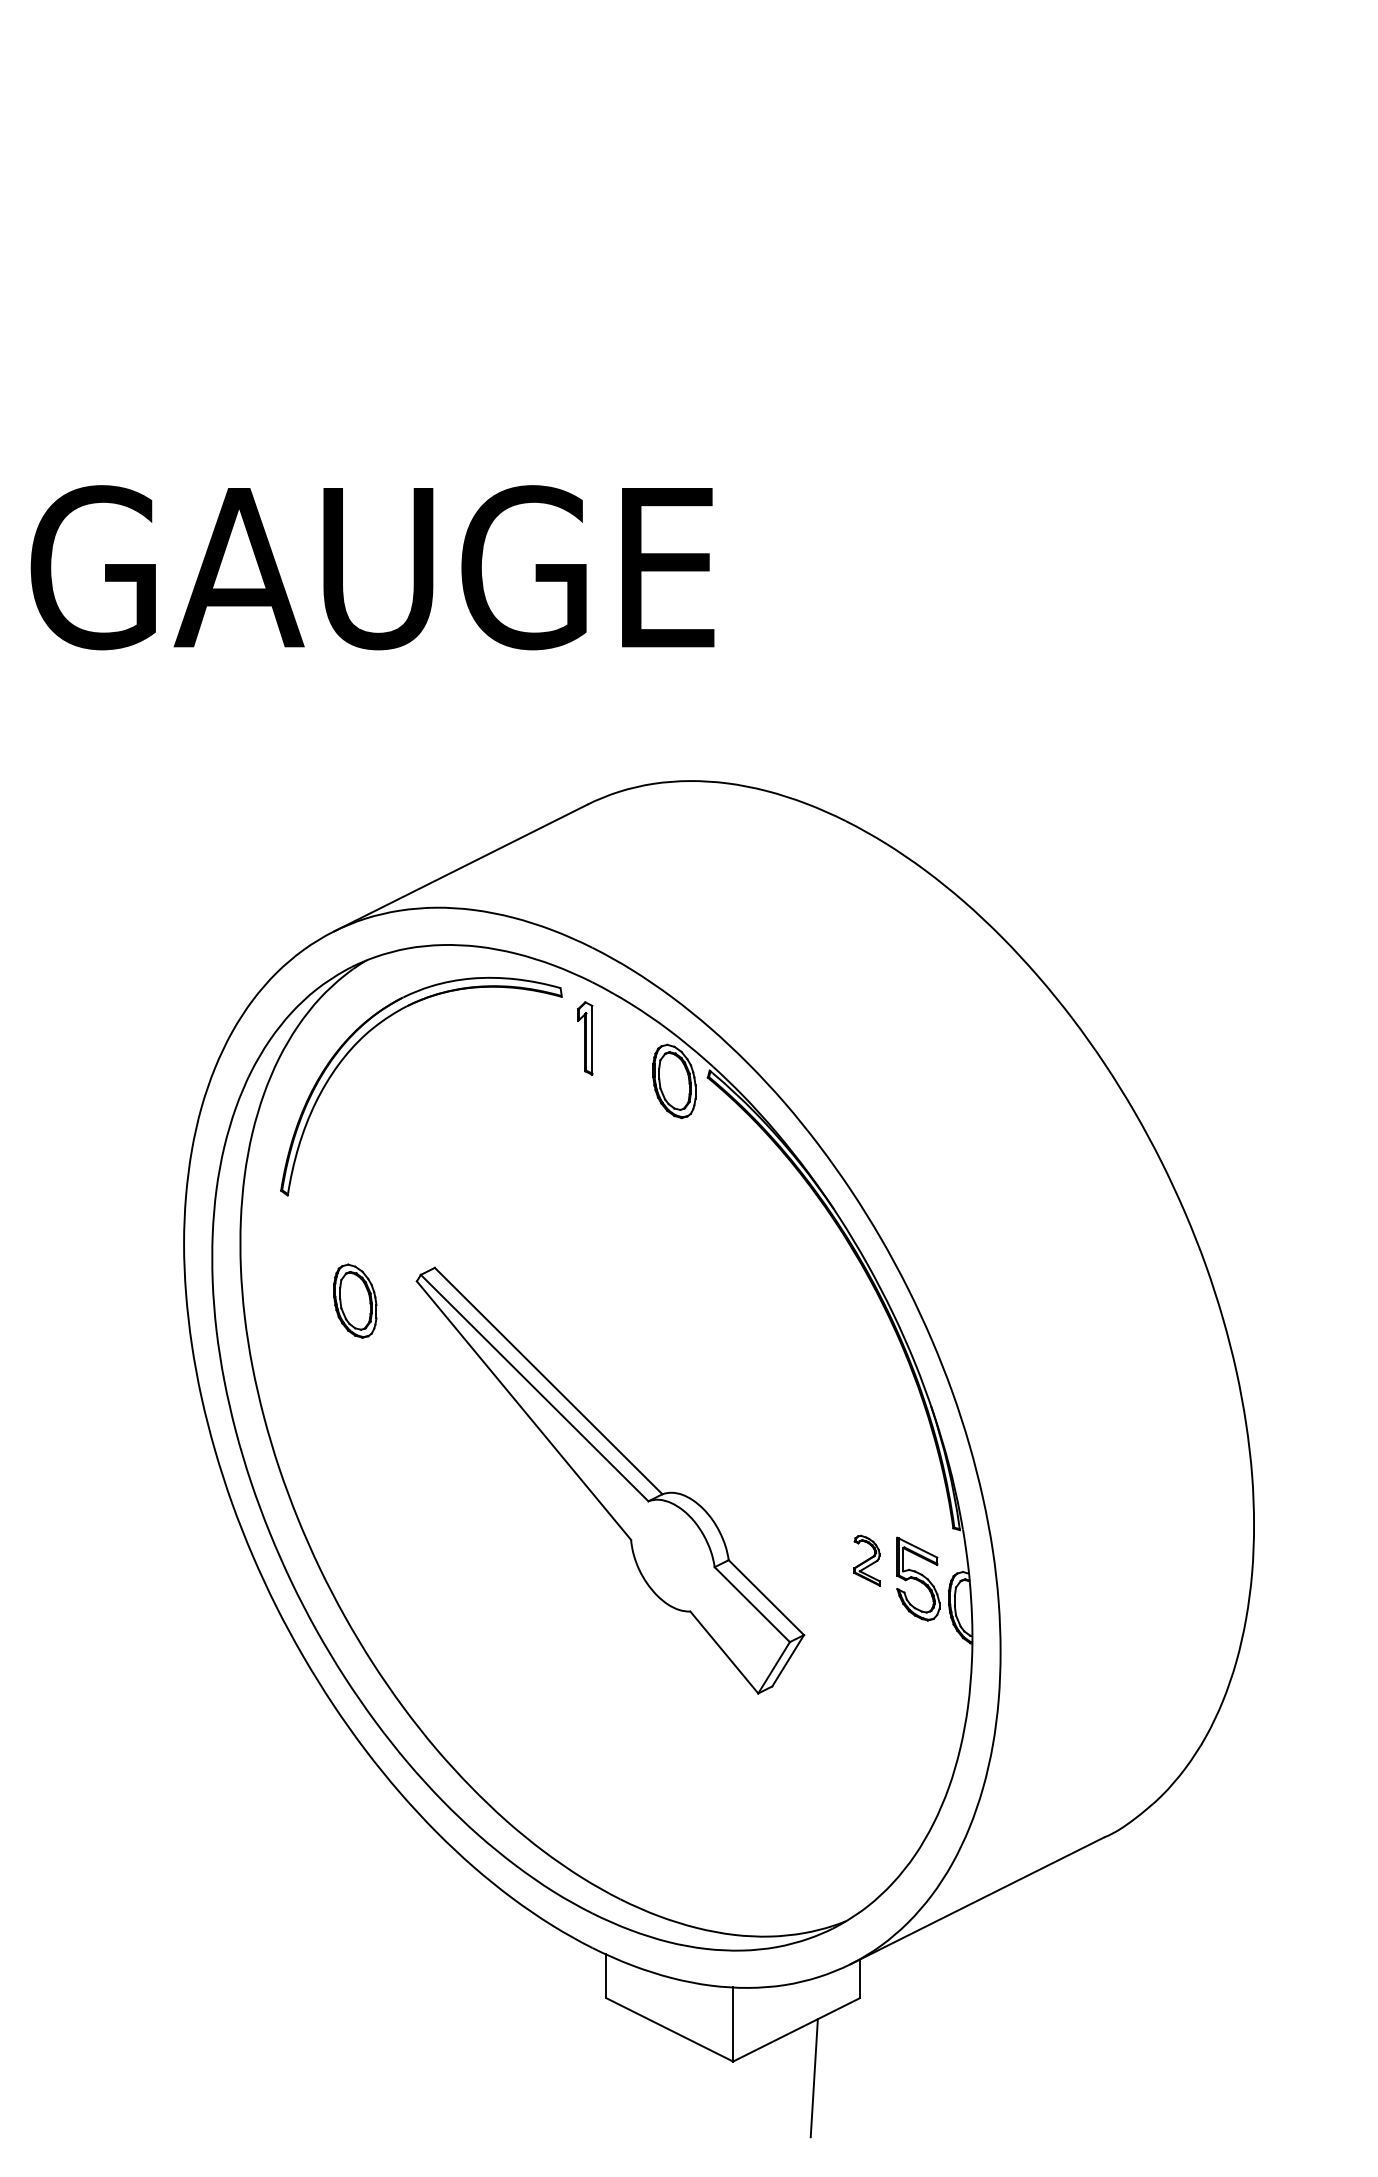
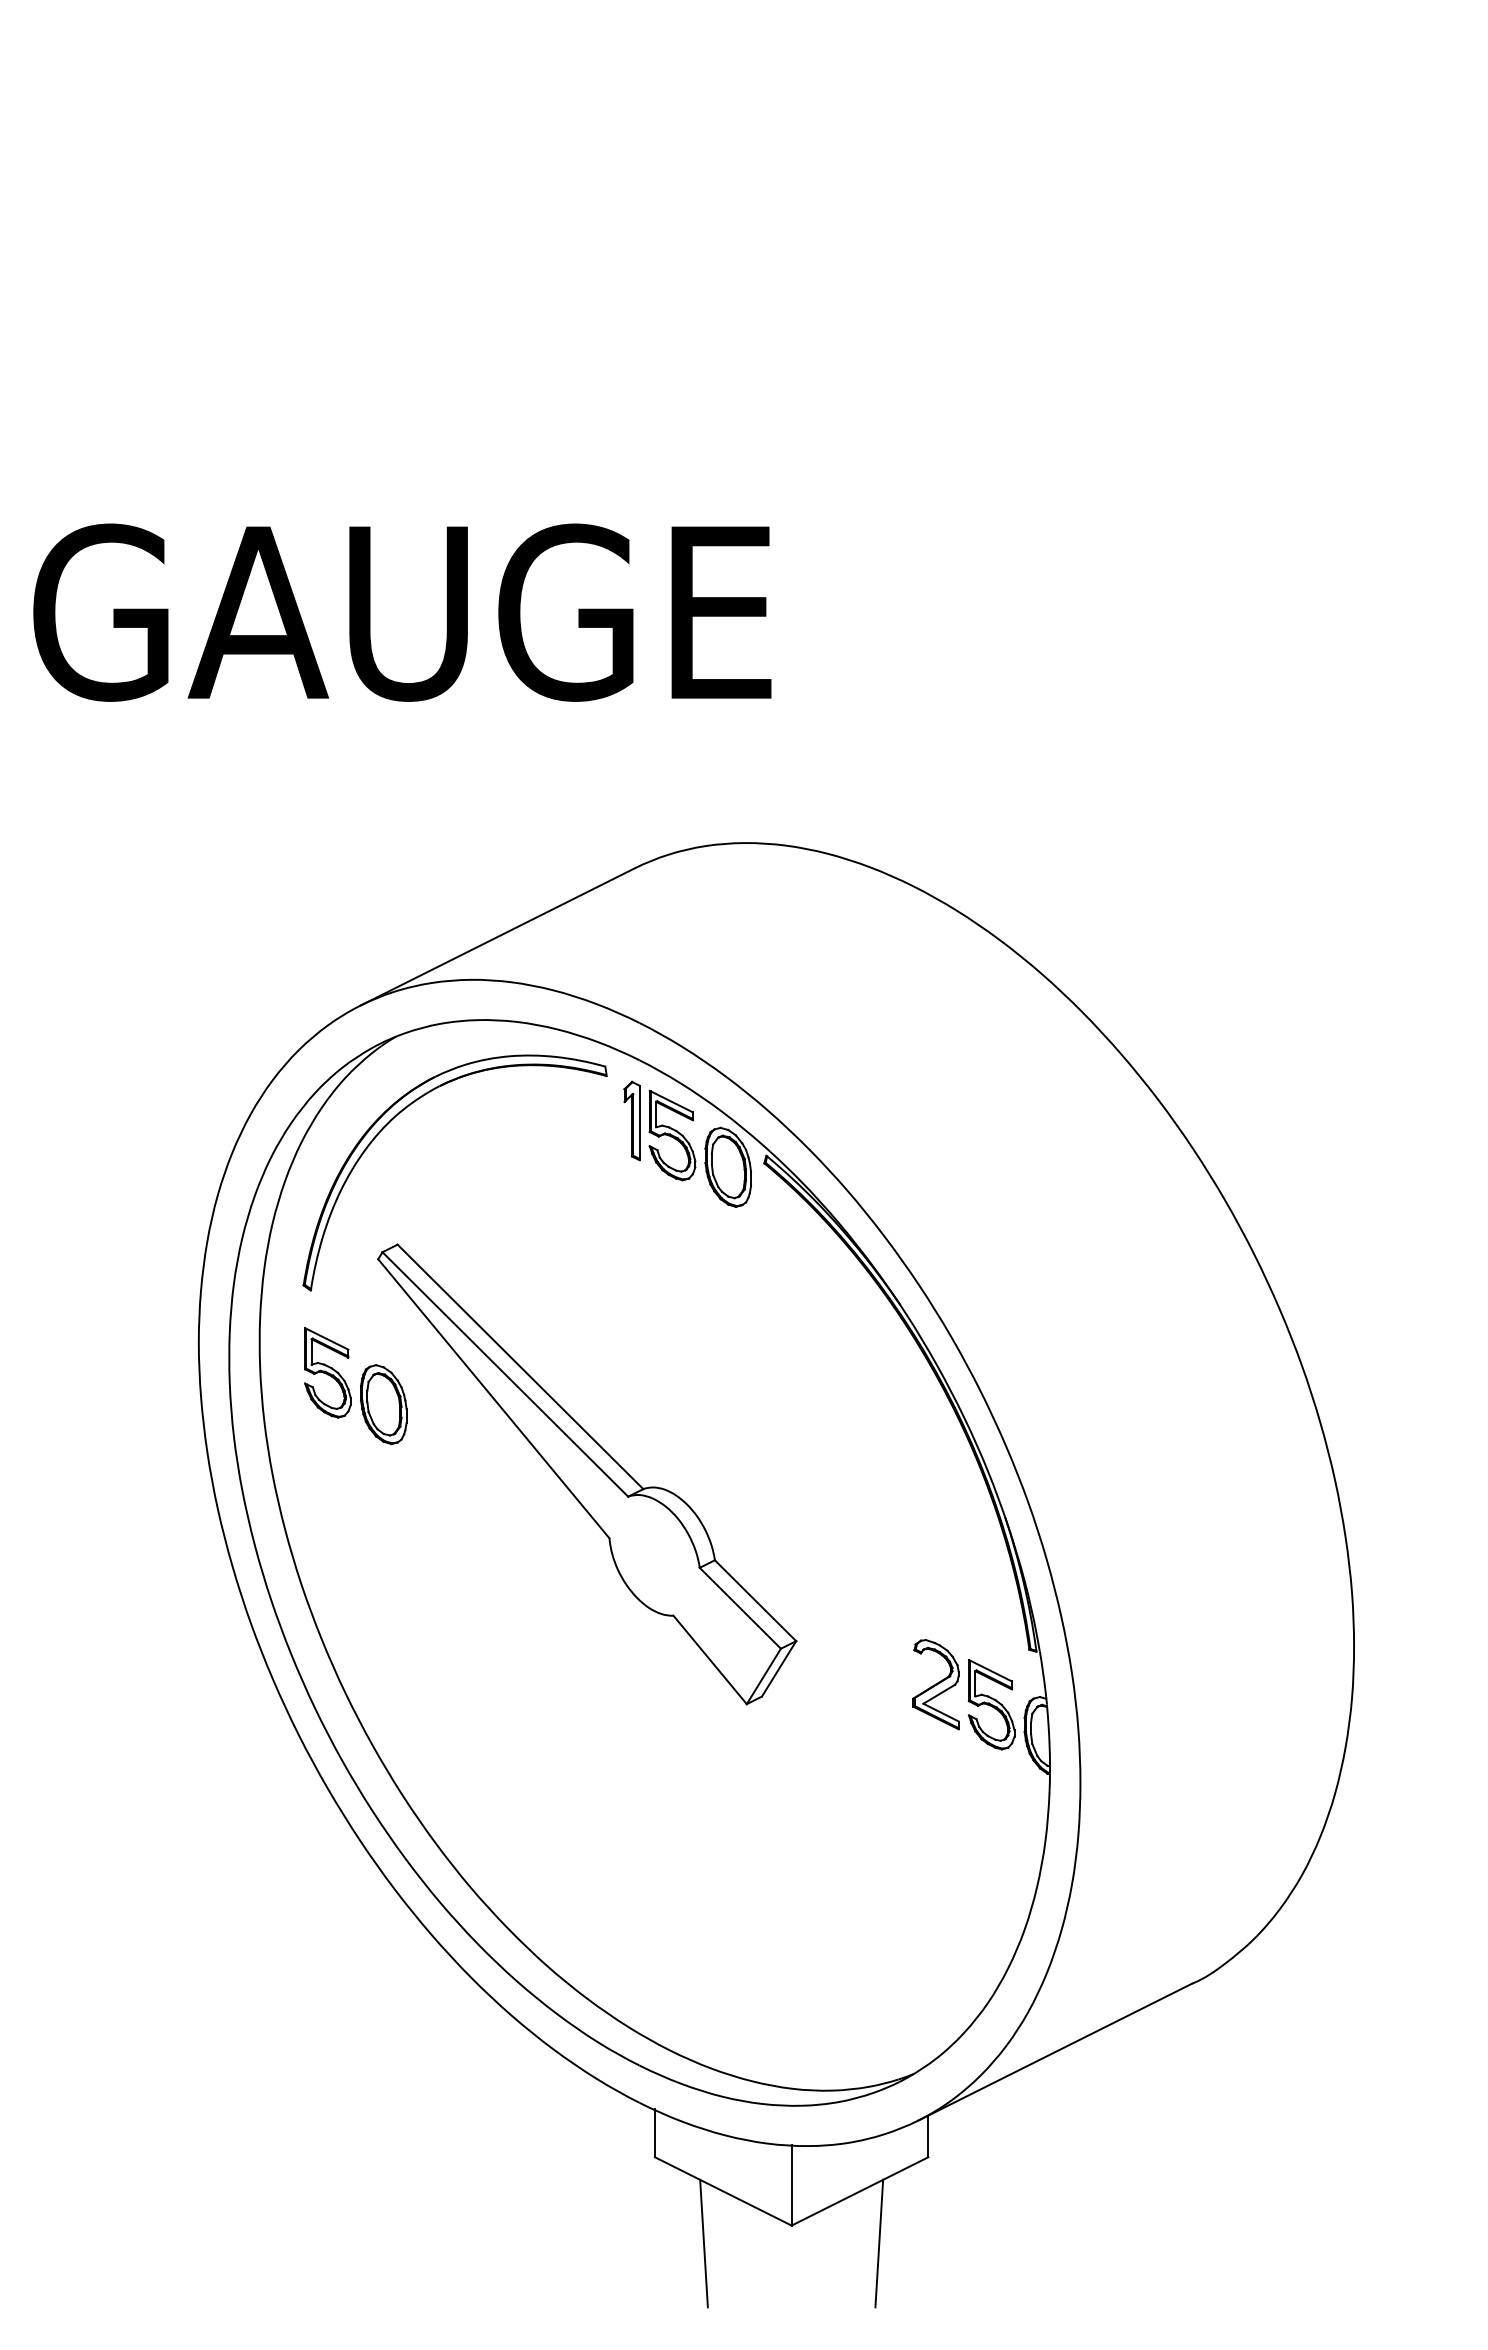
part: (622, 1051) -> (672, 1135), added
part: (303, 1271) -> (327, 1372), added
part: (610, 1480) -> (587, 1474), moved
part: (866, 1560) -> (935, 1684), size x1.67
line: (651, 2078) -> (703, 2243), added

